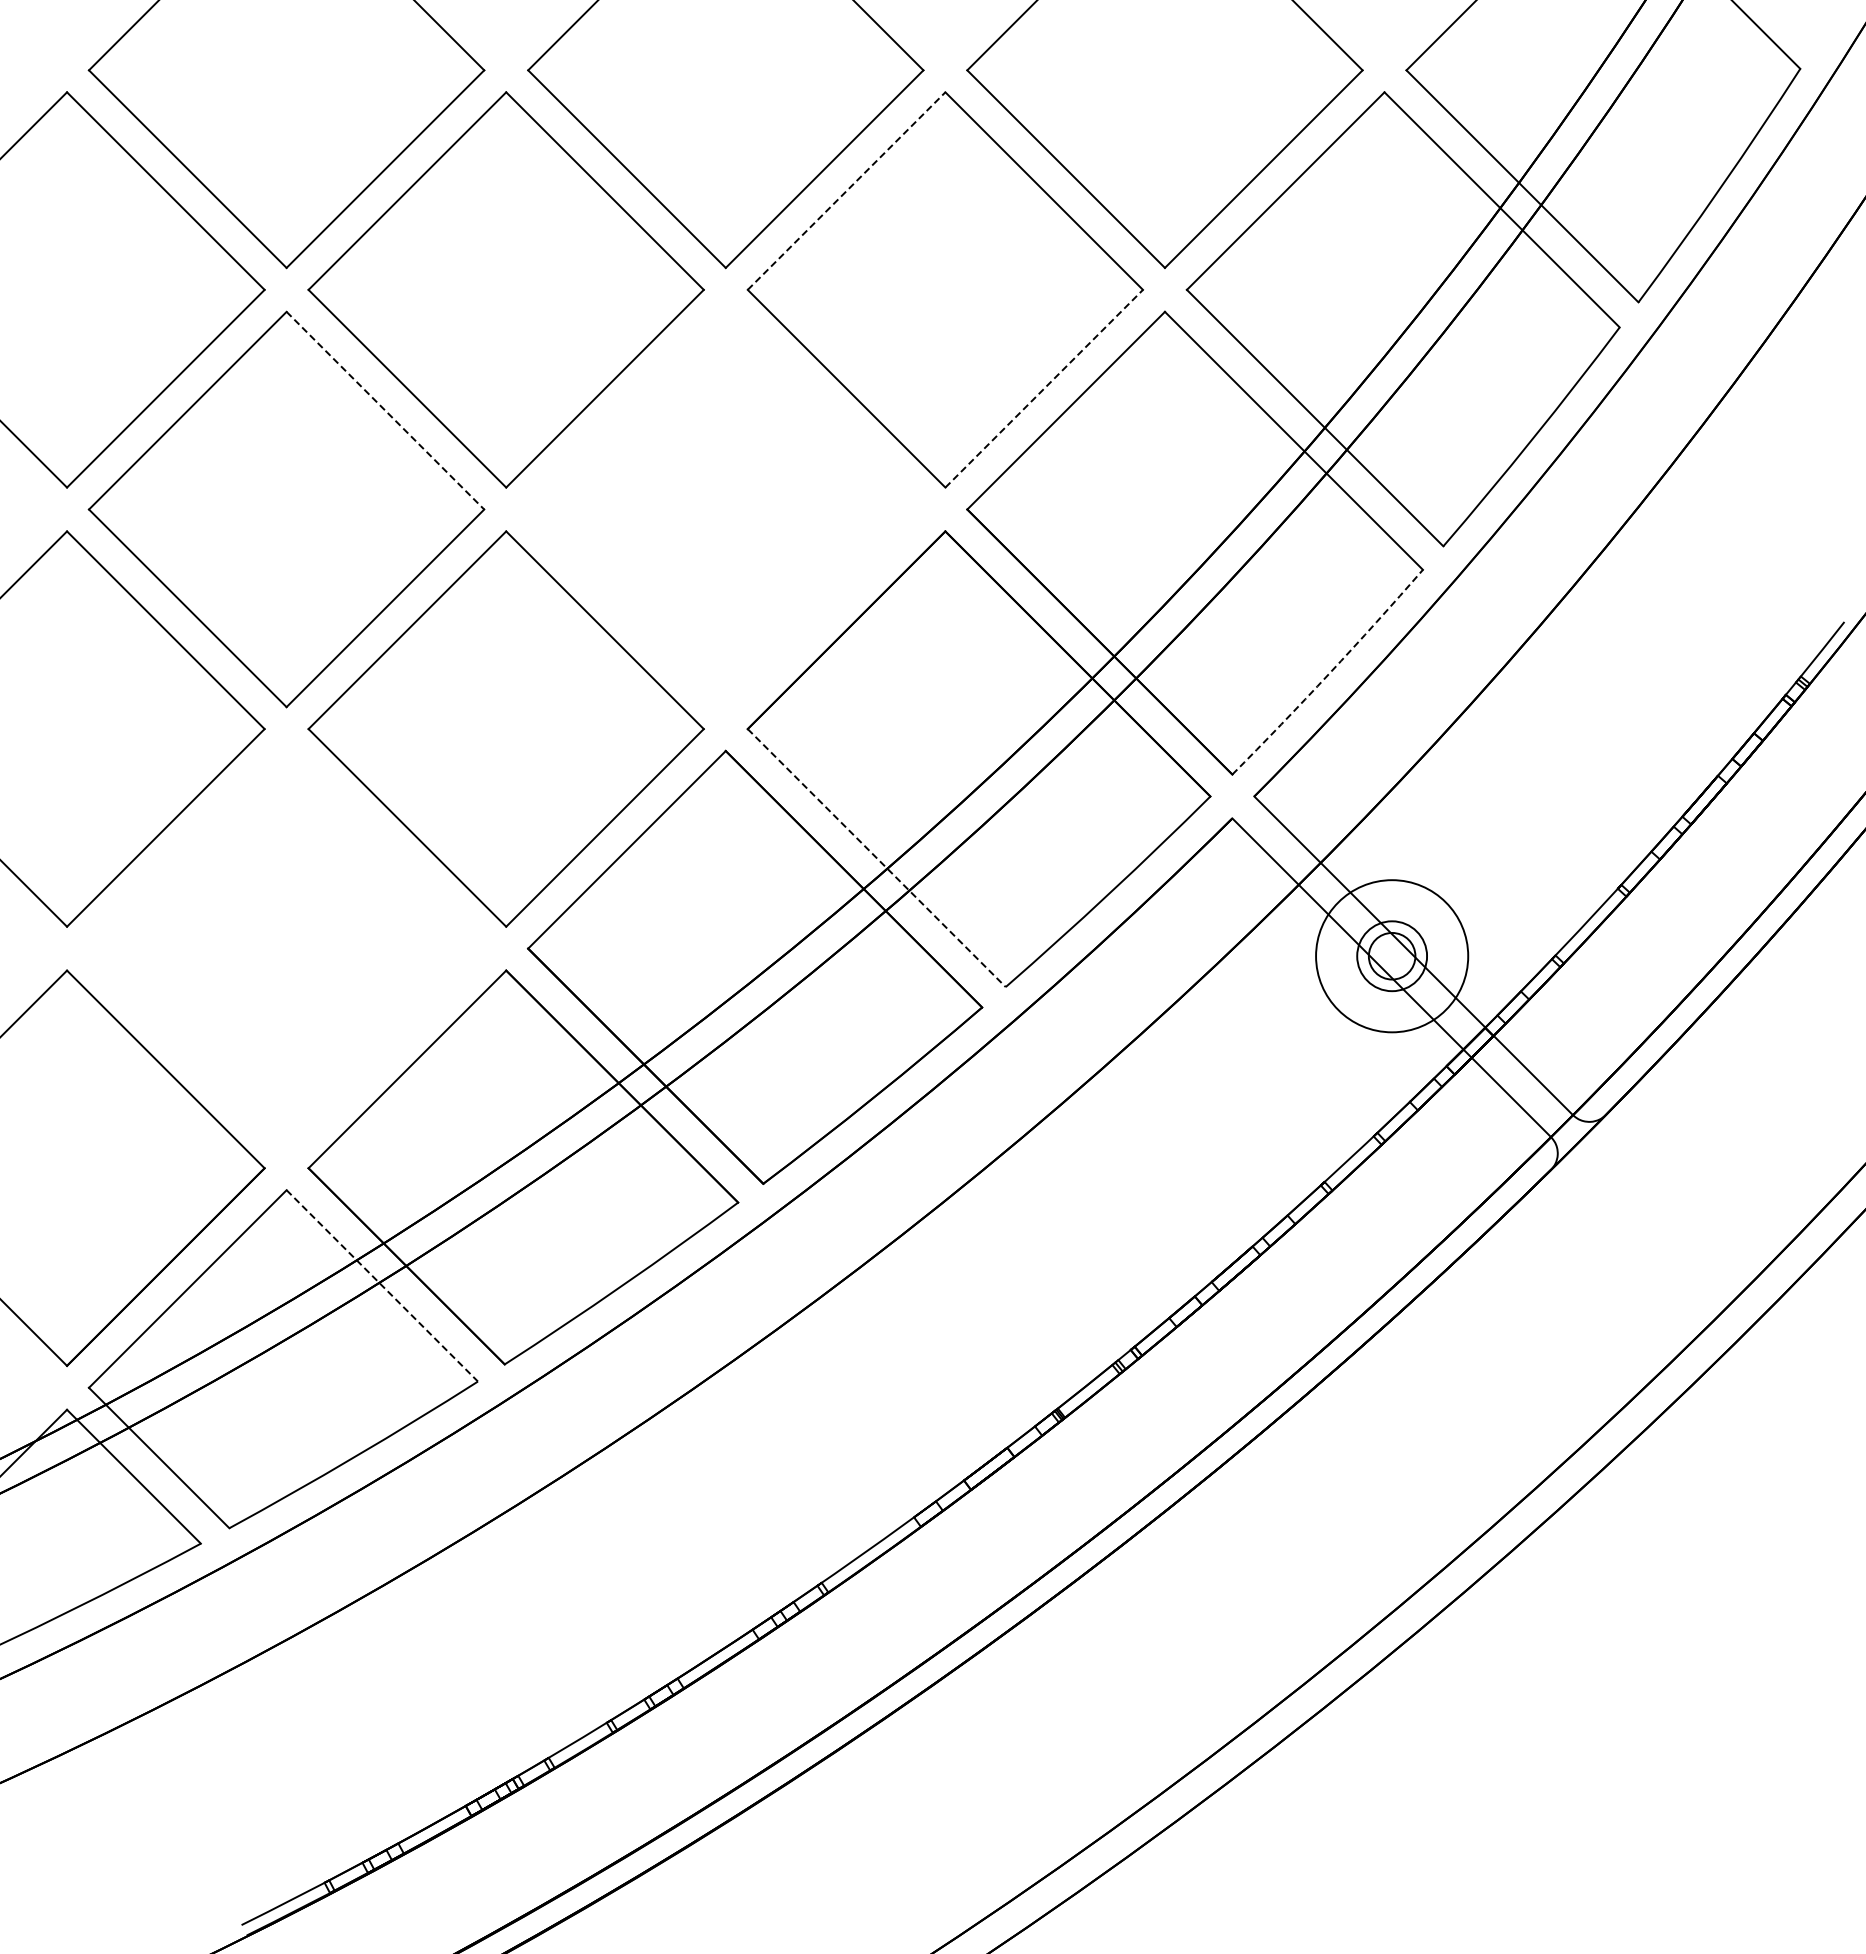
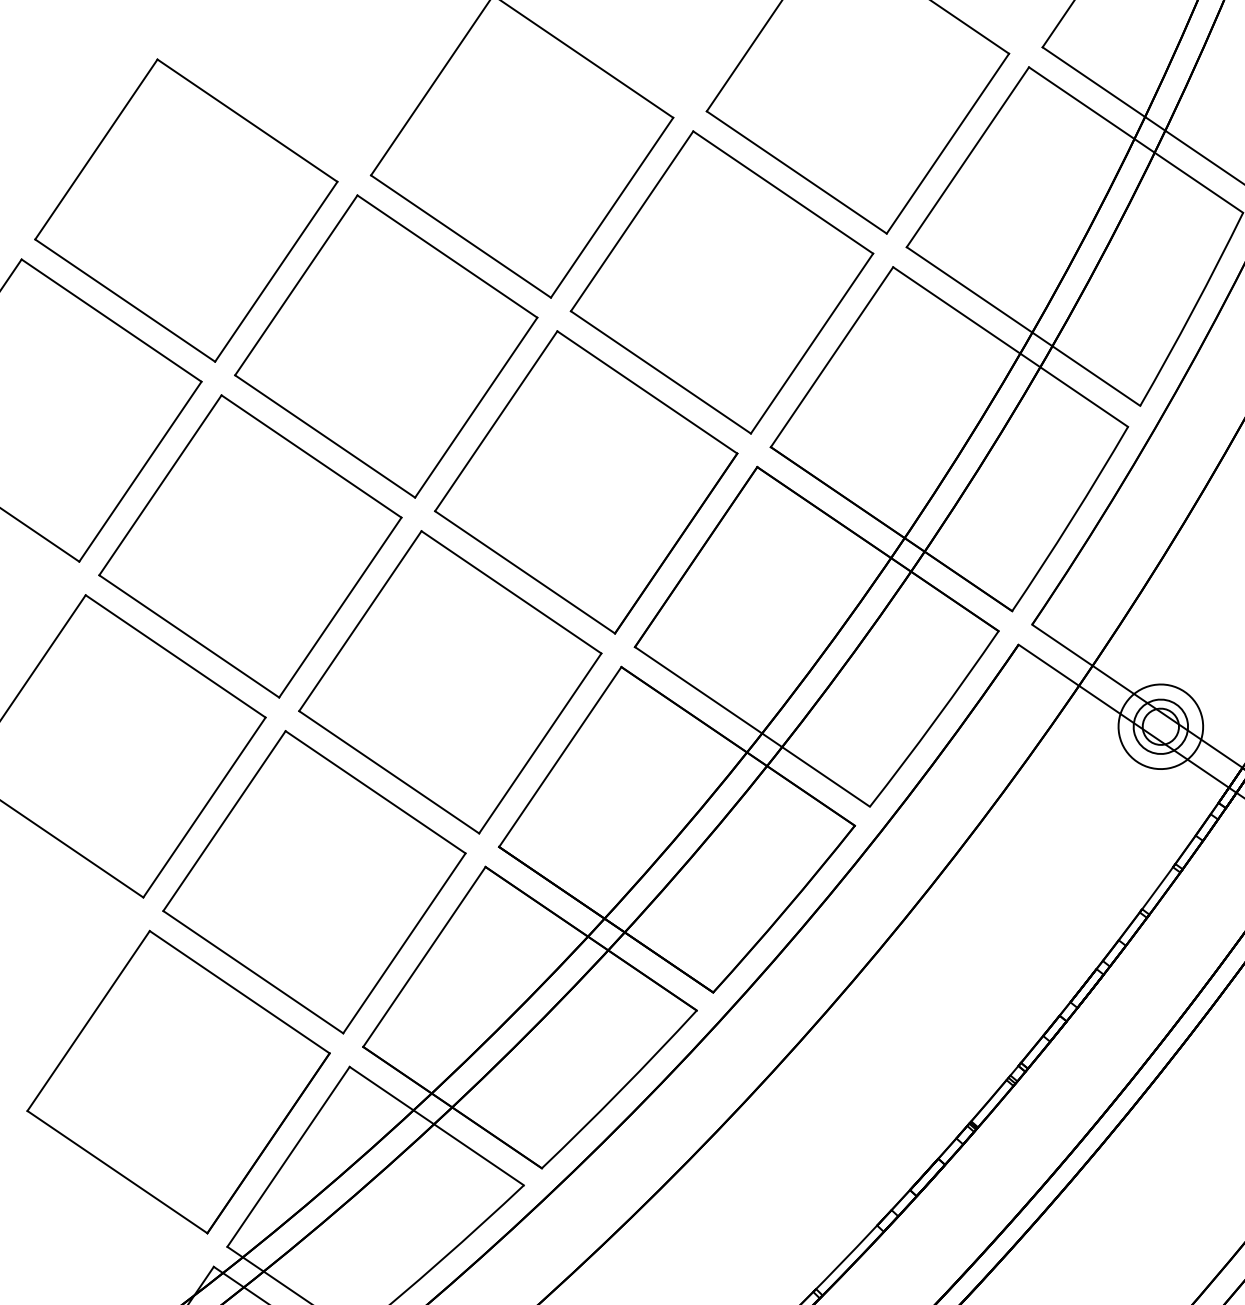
line: (846, 191) -> (632, 221), dashed -> solid
line: (1044, 388) -> (812, 343), dashed -> solid
line: (385, 410) -> (311, 456), dashed -> solid
part: (725, 509) -> (585, 482), added
arc: (1329, 673) -> (1071, 519), dashed -> solid
line: (877, 858) -> (753, 727), dashed -> solid
part: (286, 948) -> (314, 882), added
circle: (1391, 955) -> (1160, 726), size x0.71
line: (382, 1286) -> (437, 1126), dashed -> solid

